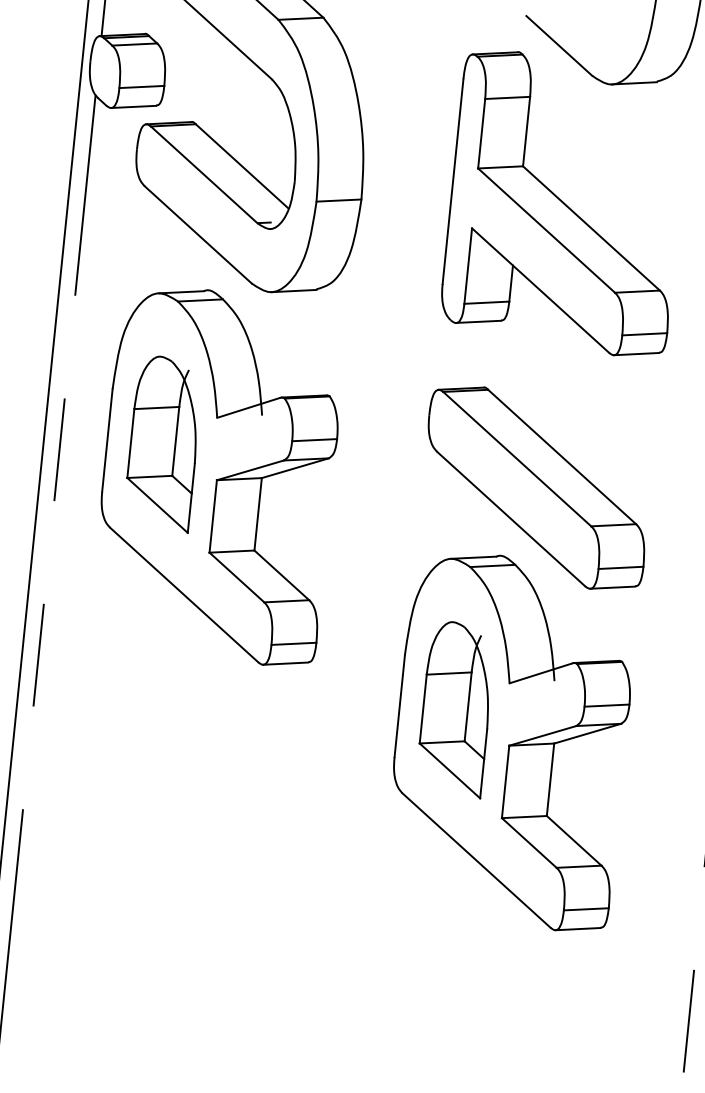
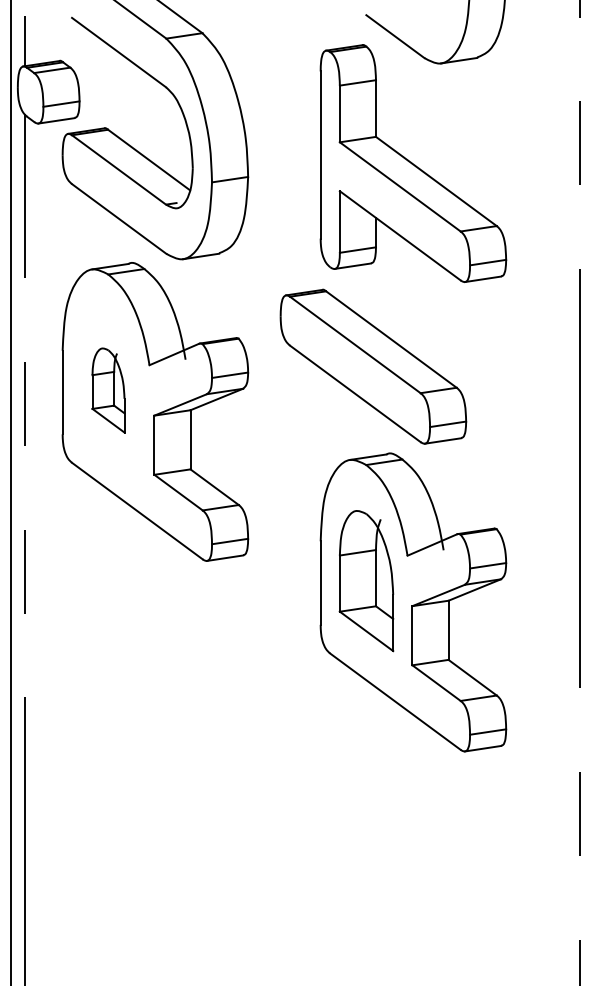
part: (163, 443) -> (108, 390), size x0.6
part: (536, 487) -> (373, 366), moved

